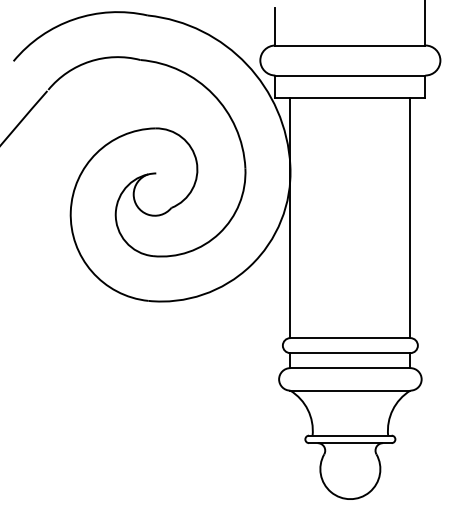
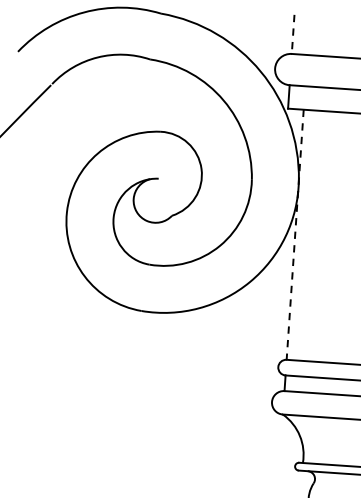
line: (275, 26) -> (293, 34), solid -> dashed
line: (290, 218) -> (295, 235), solid -> dashed

